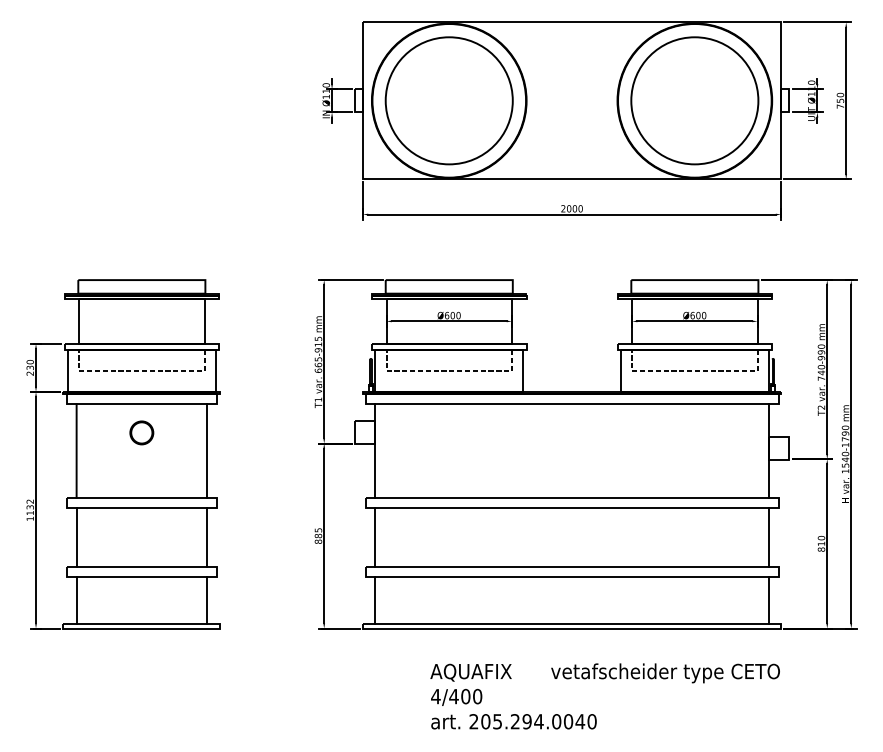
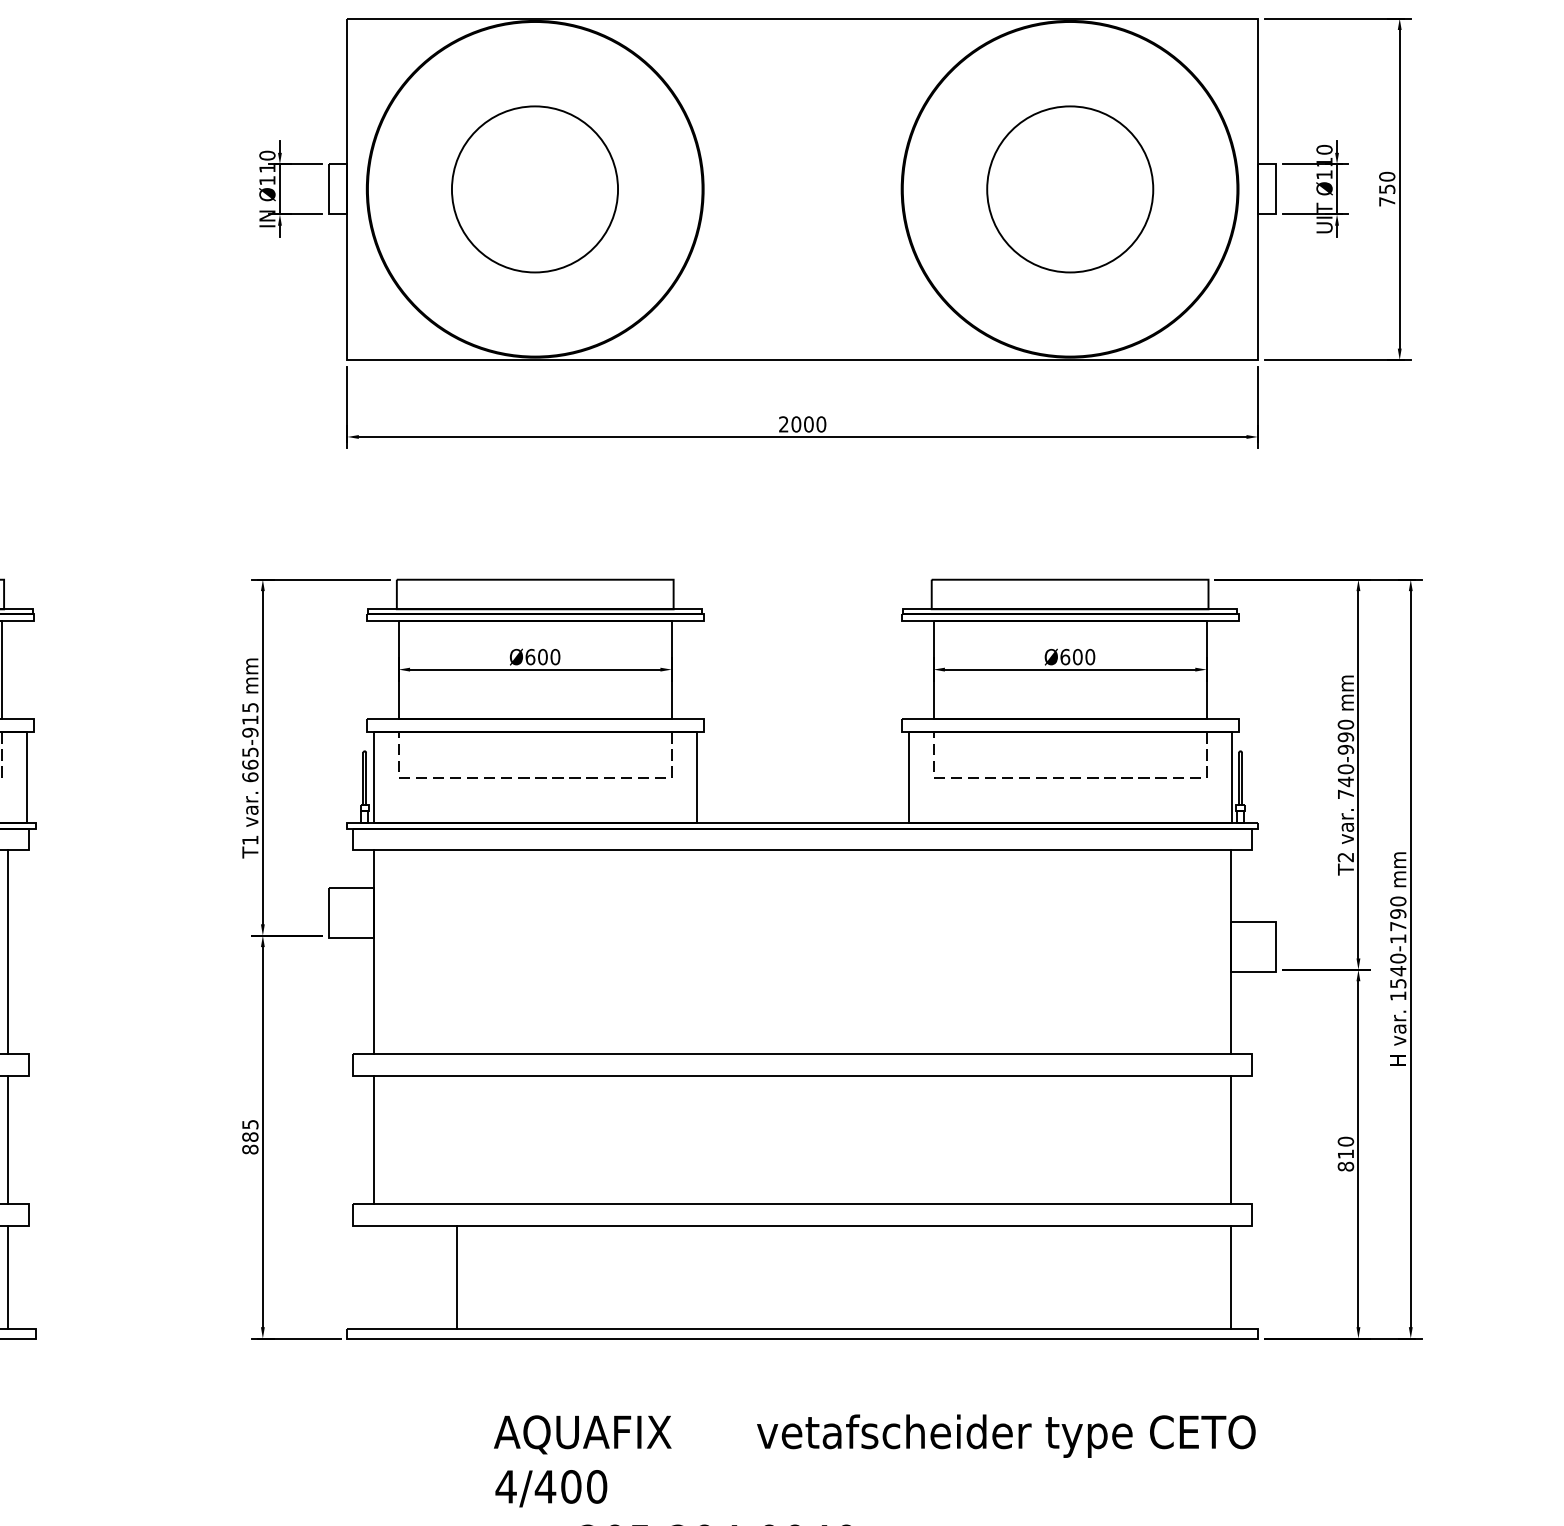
circle: (448, 100) -> (533, 188), size x0.6
circle: (694, 100) -> (1069, 188), size x0.6
line: (375, 600) -> (457, 1277), moved

